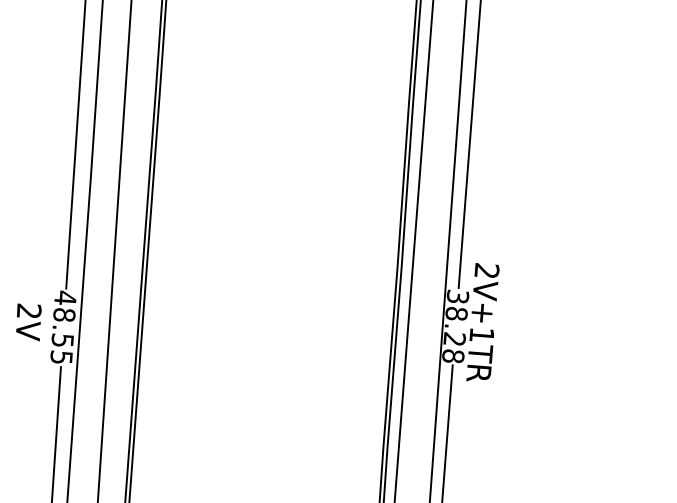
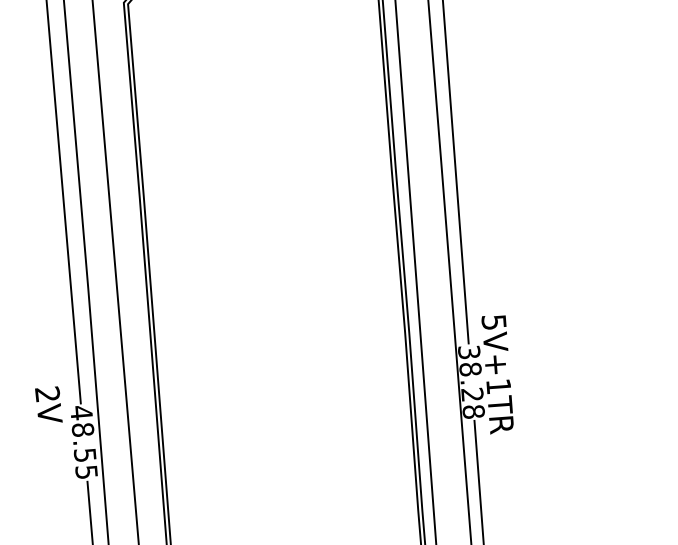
text: (486, 270) -> (493, 321), 2V+1TR -> 5V+1TR
text: (28, 321) -> (48, 404), moved

